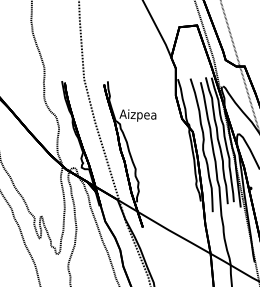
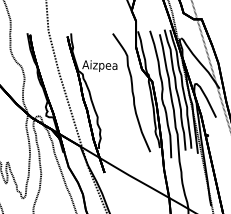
curve: (171, 143) -> (131, 92), added

